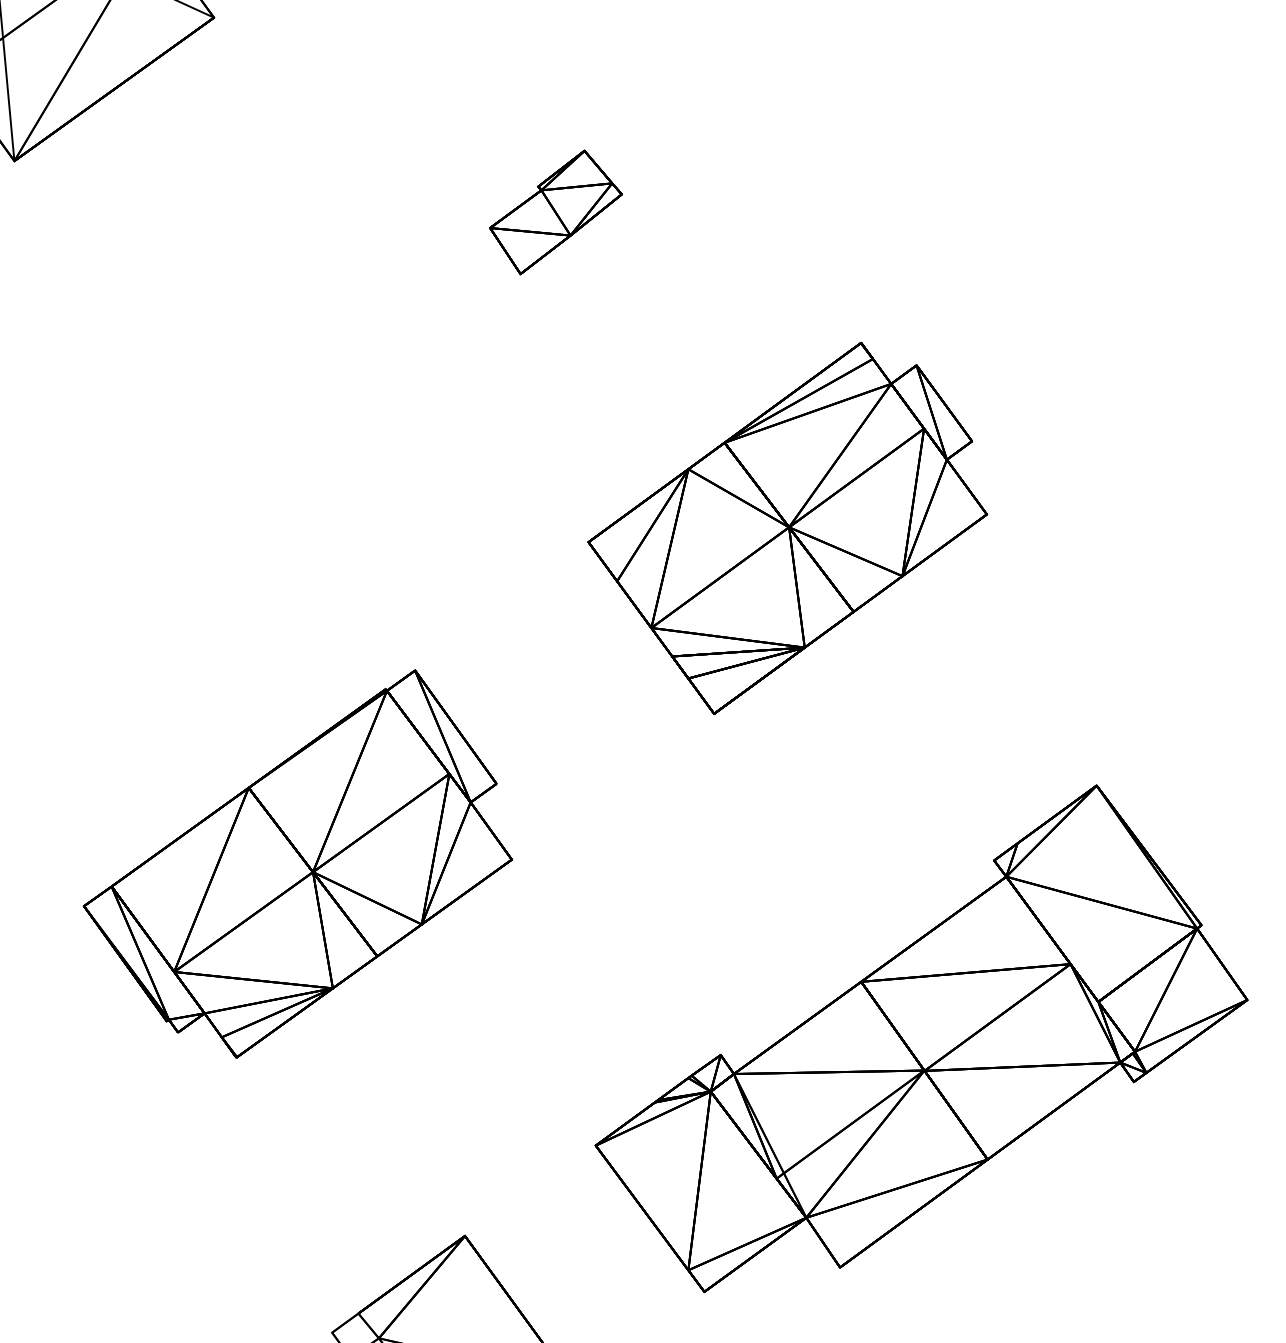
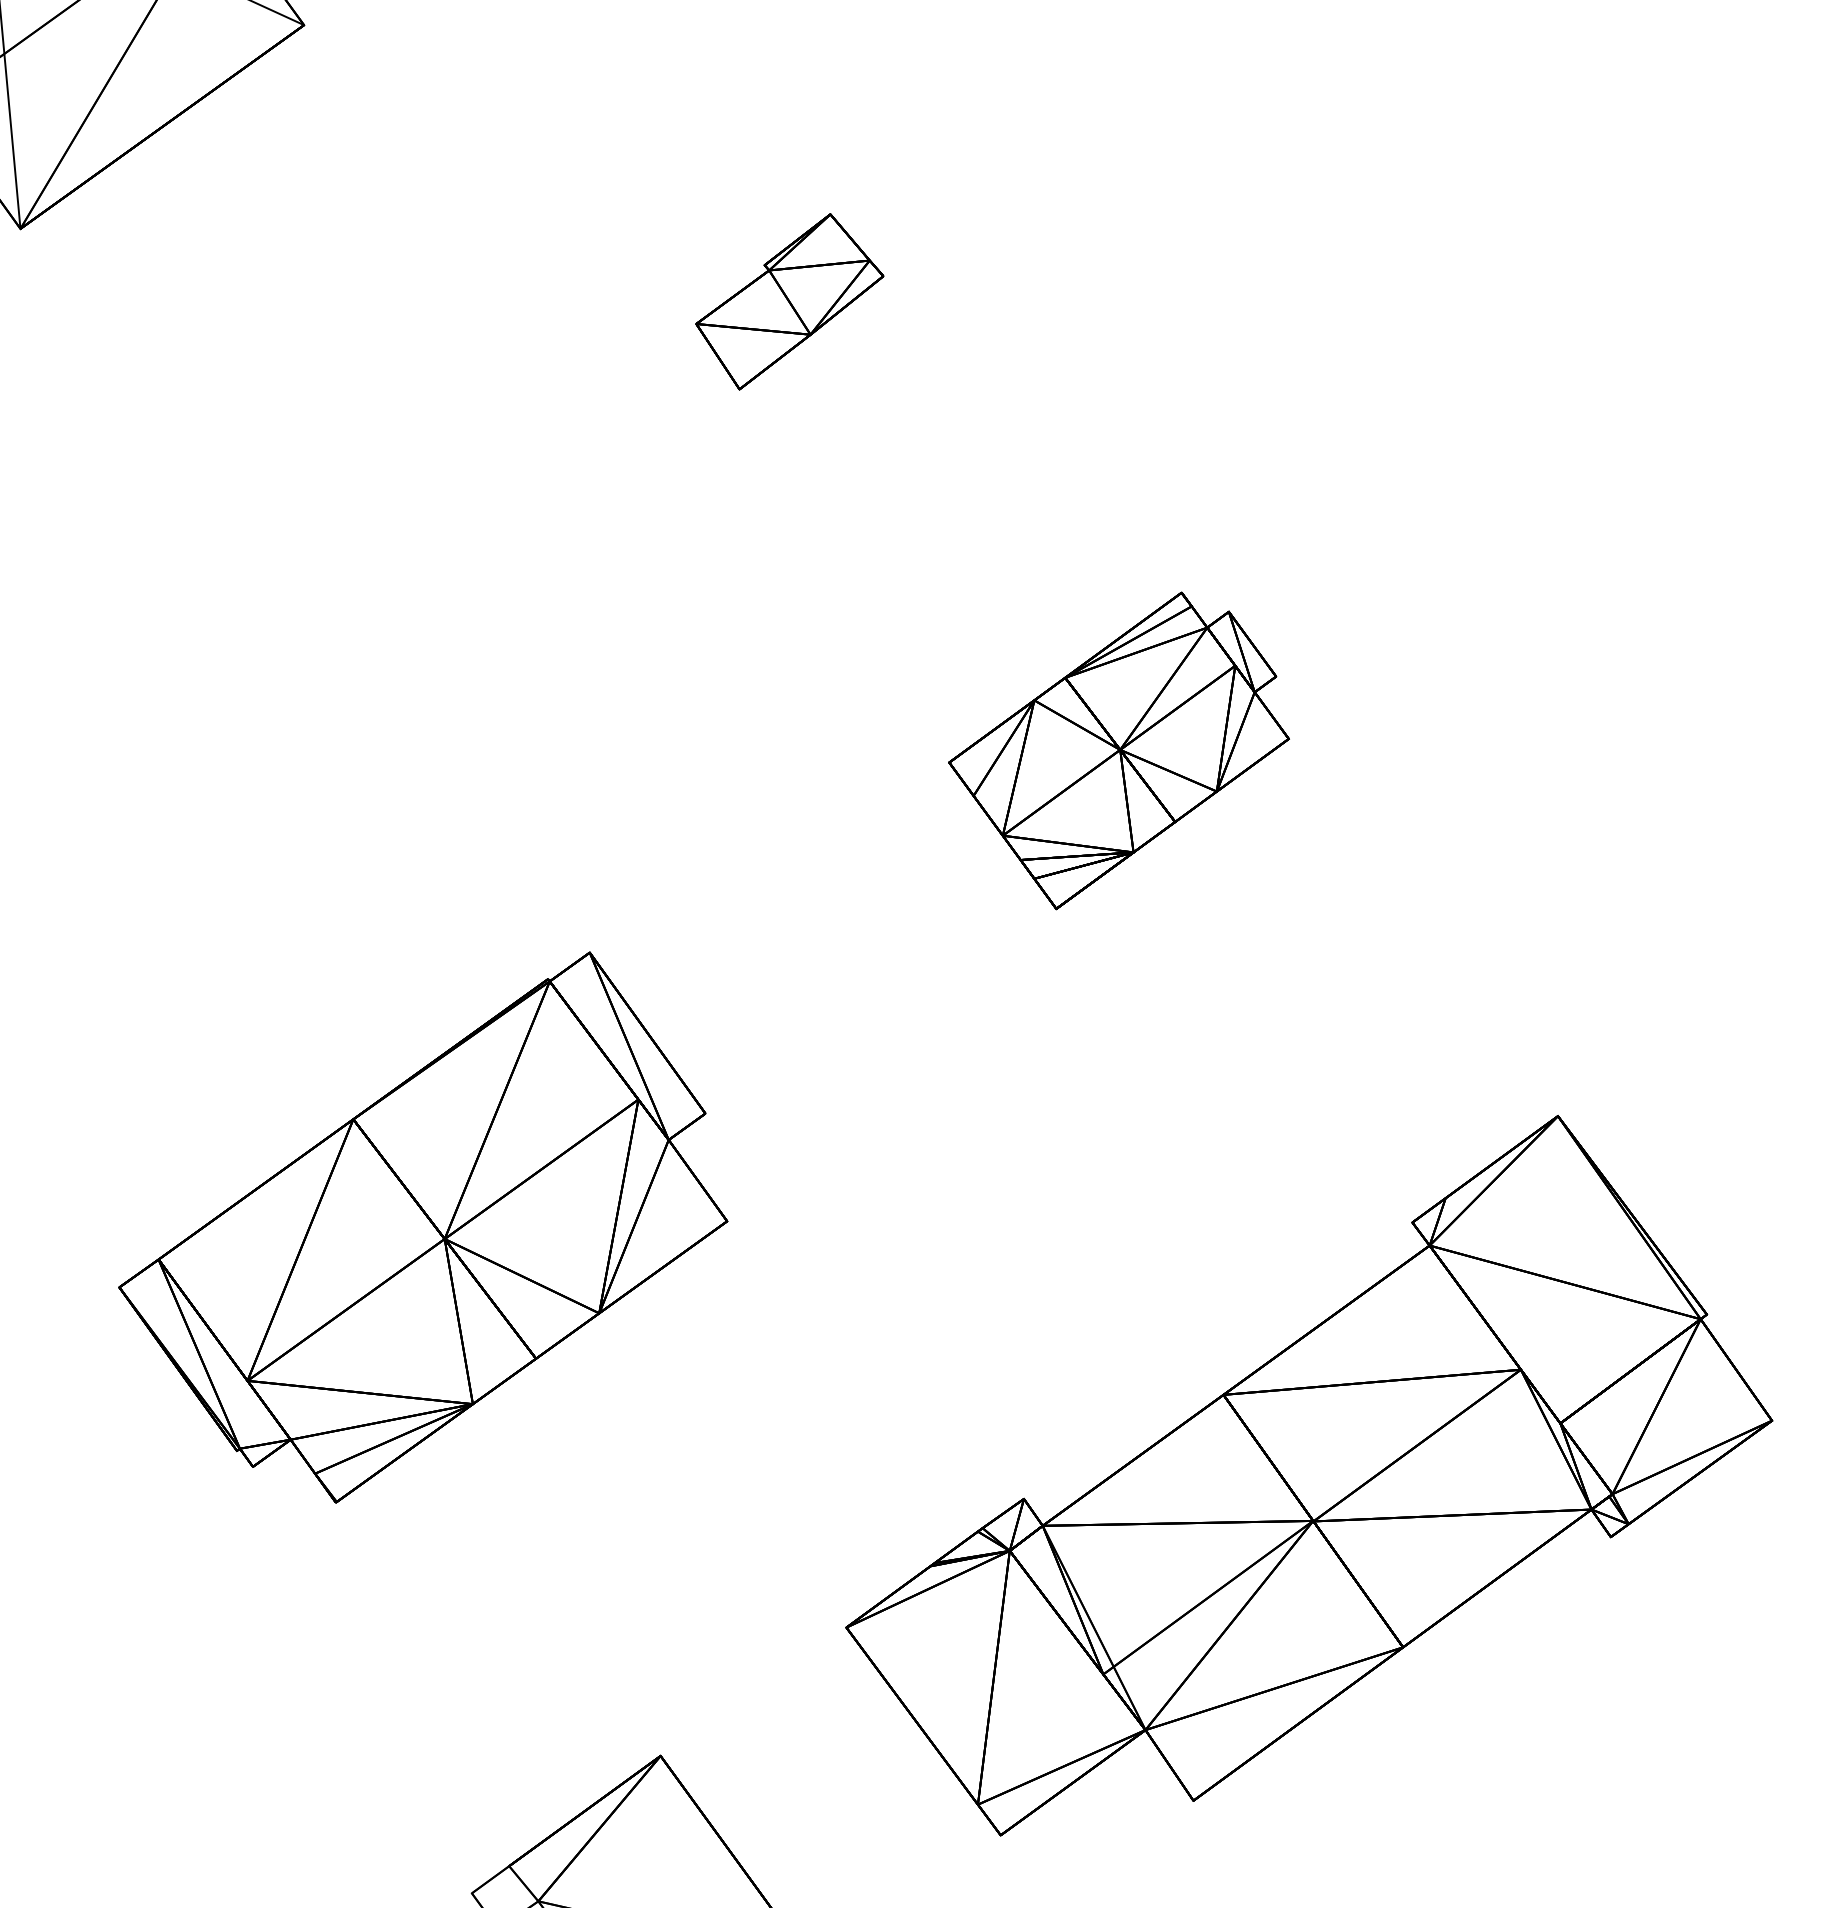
part: (787, 528) -> (1118, 750), size x0.6

